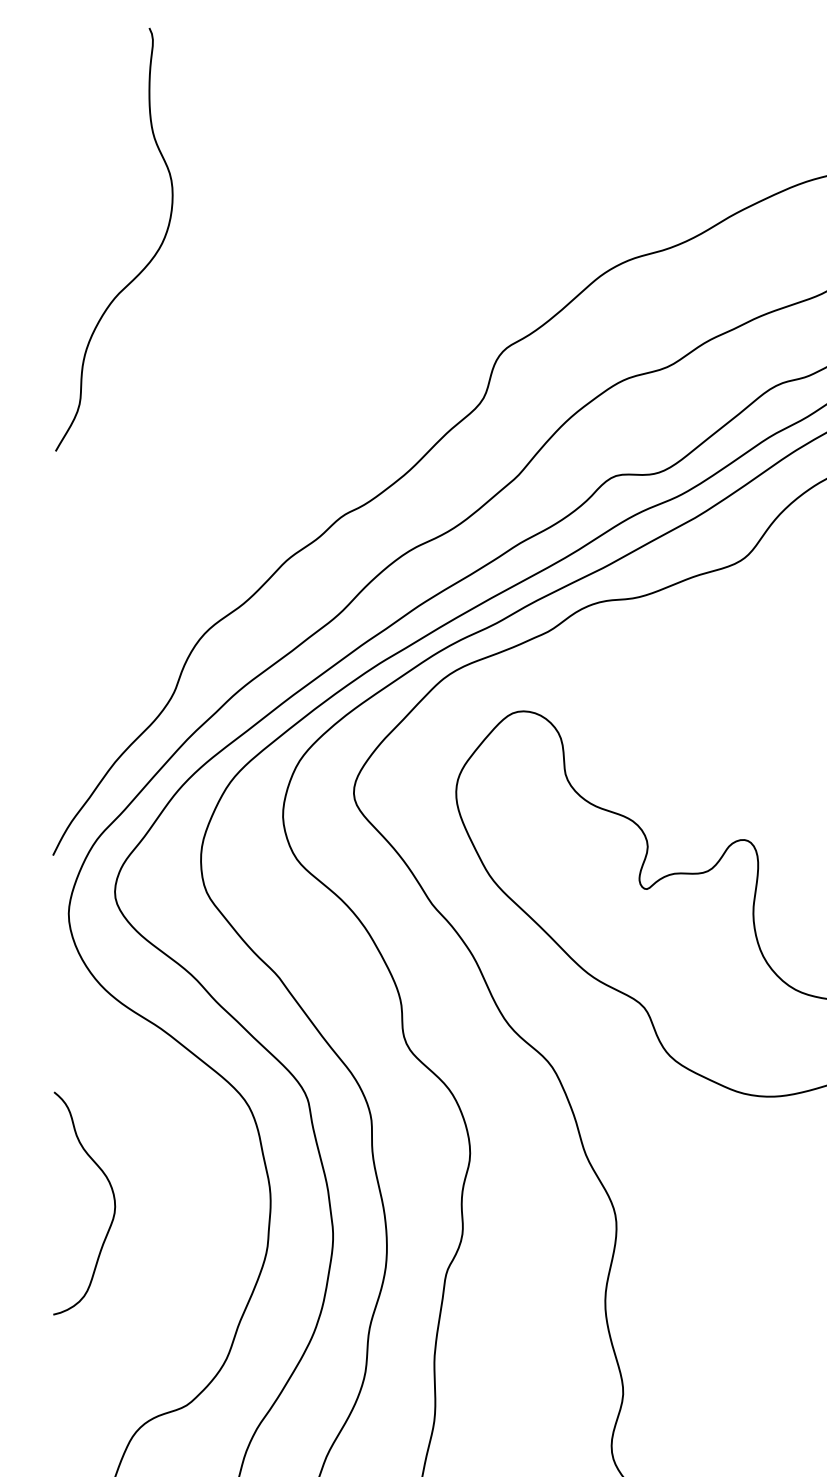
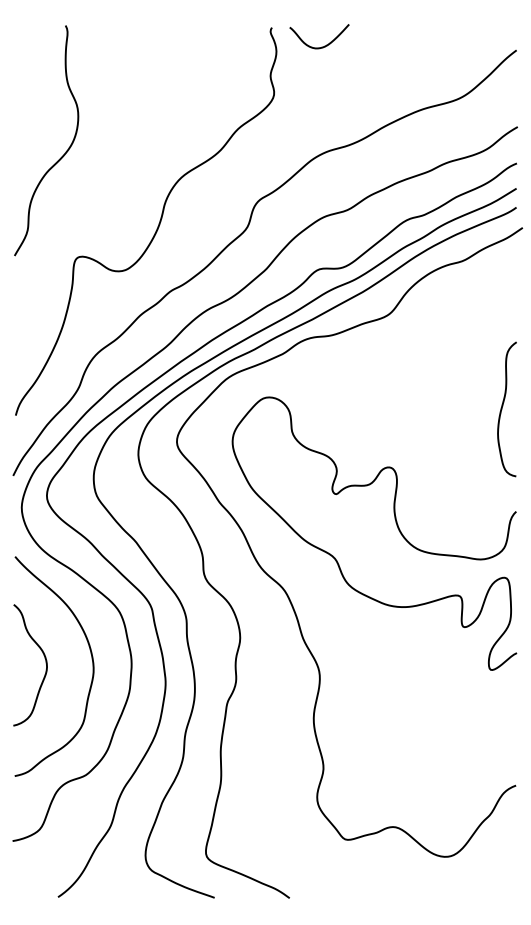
curve: (619, 66) -> (321, 46), added
curve: (318, 397) -> (157, 226), added
curve: (196, 1192) -> (91, 659), added

